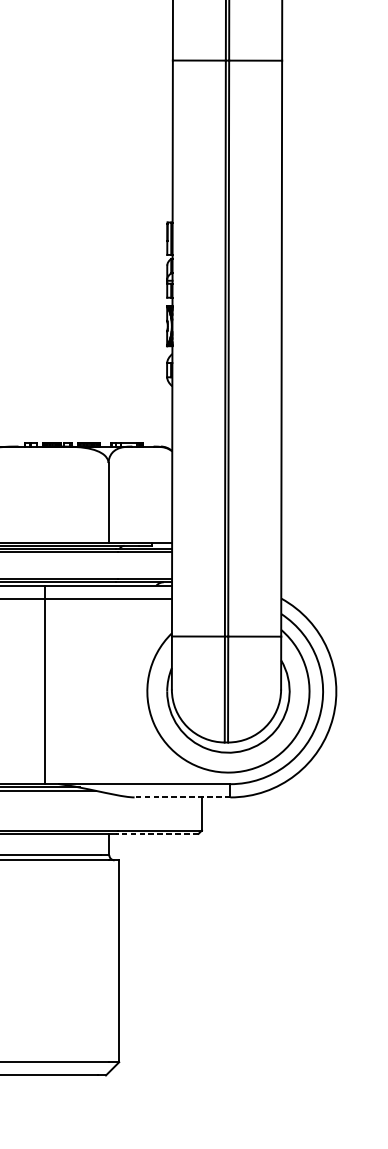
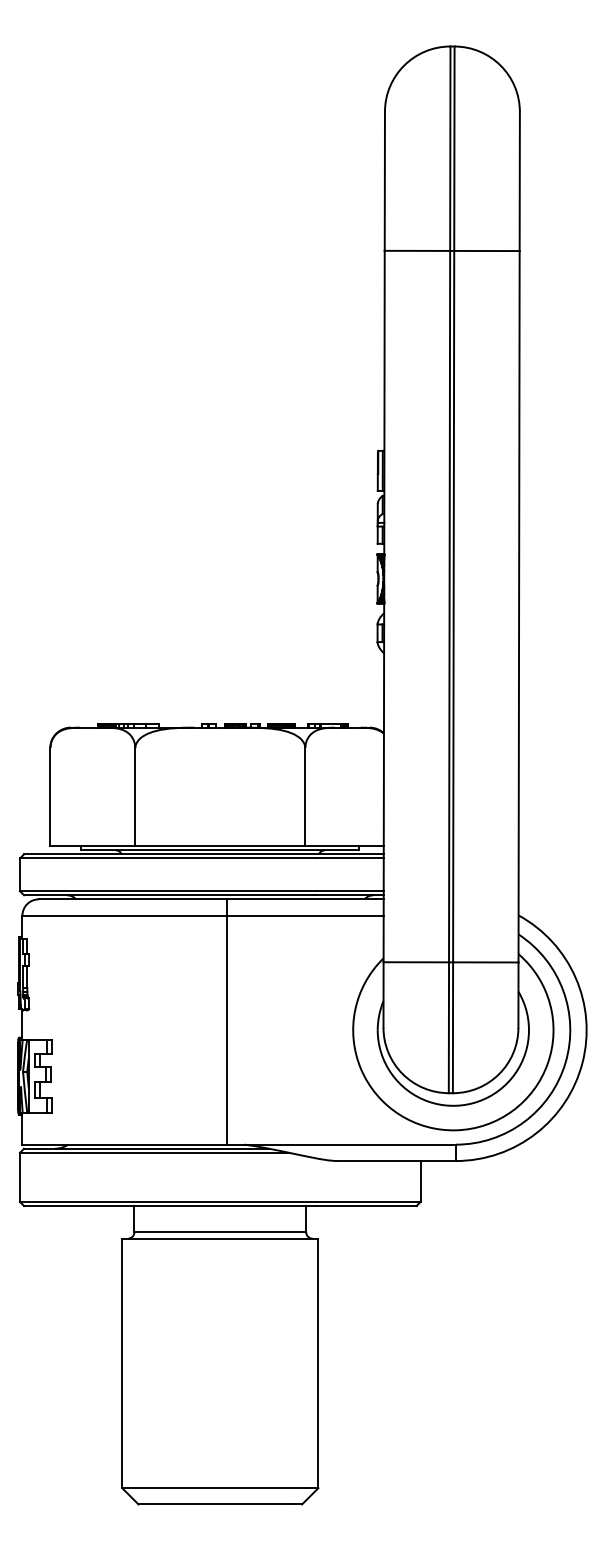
line: (182, 797) -> (396, 1161), dashed -> solid
line: (156, 834) -> (364, 1206), dashed -> solid

